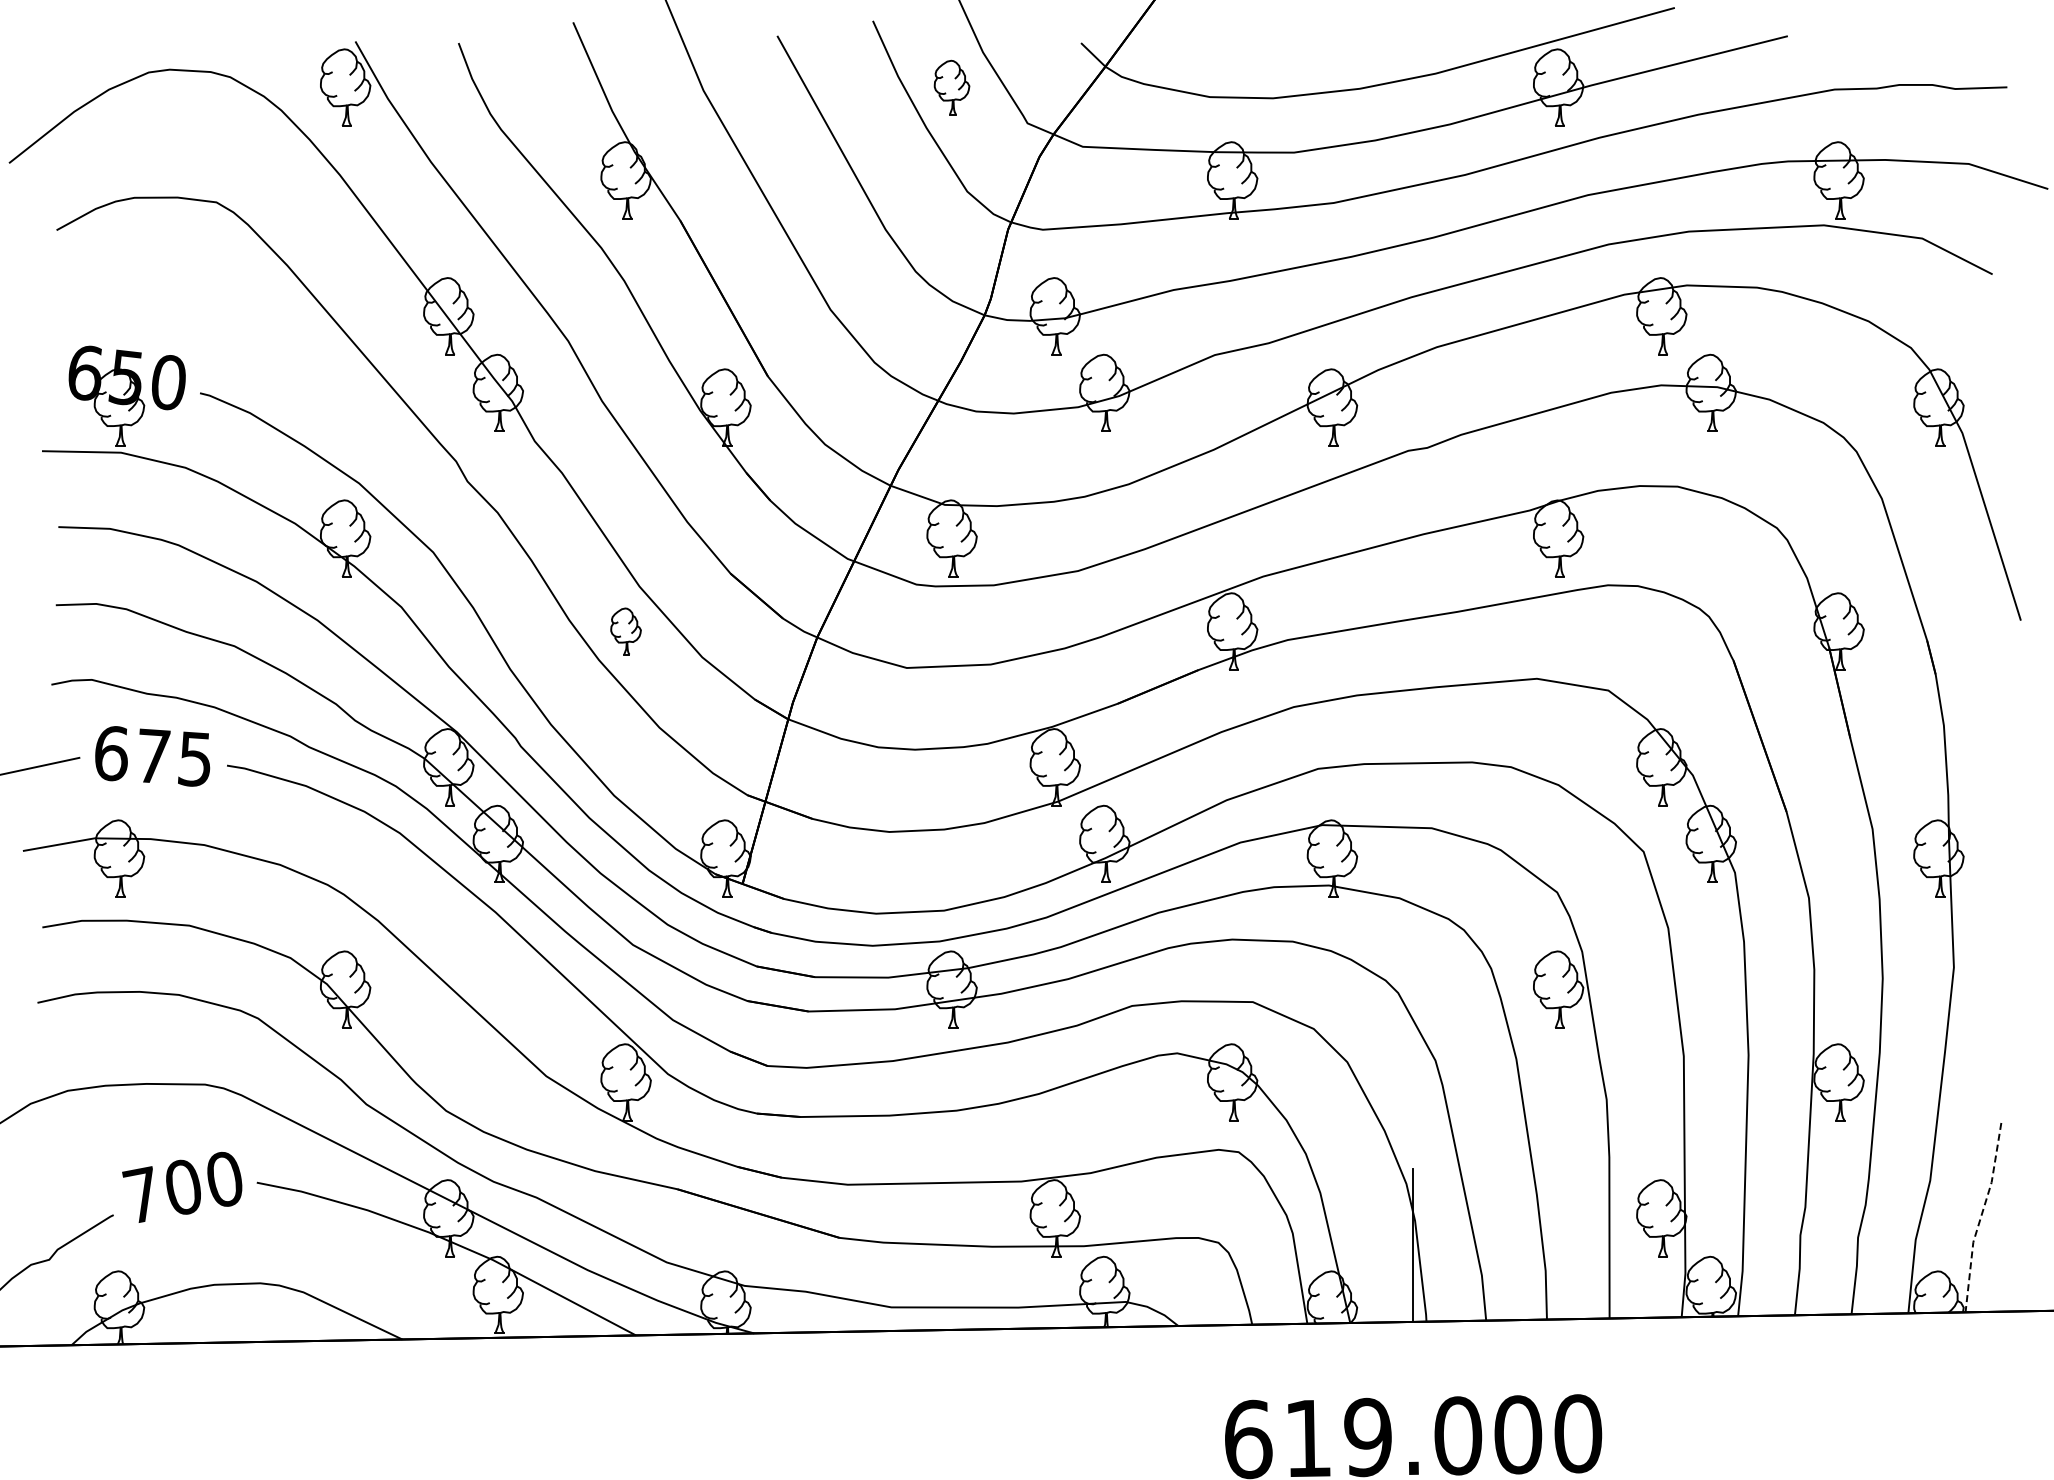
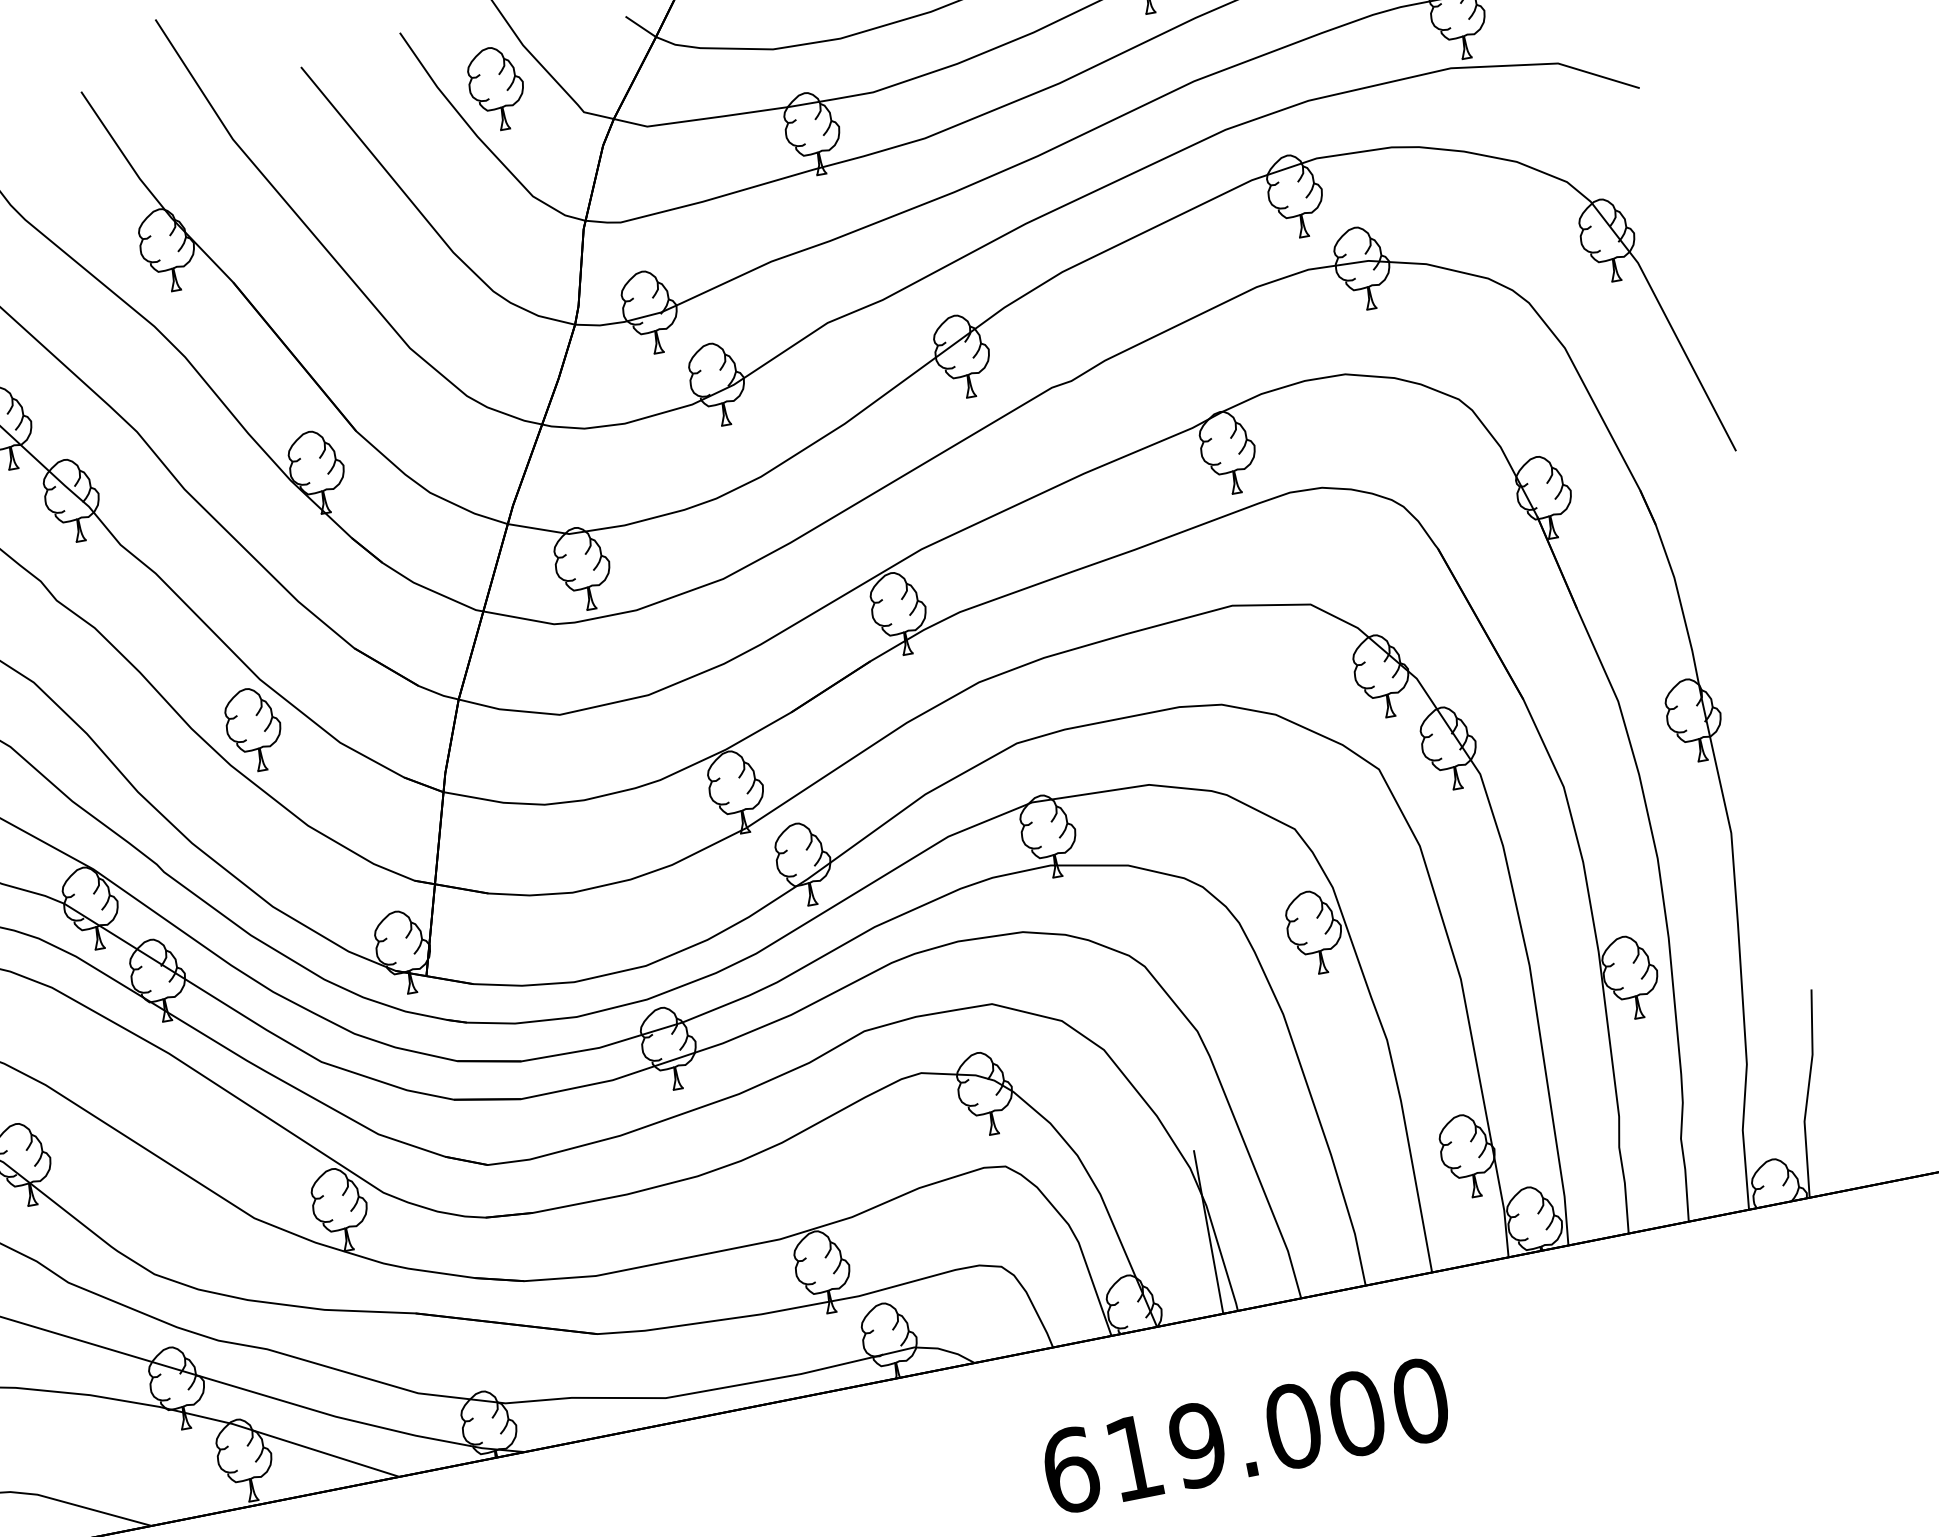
part: (951, 87) -> (496, 88), size x1.43
part: (625, 631) -> (253, 729), size x1.67
line: (1980, 1217) -> (1807, 1093), dashed -> solid

